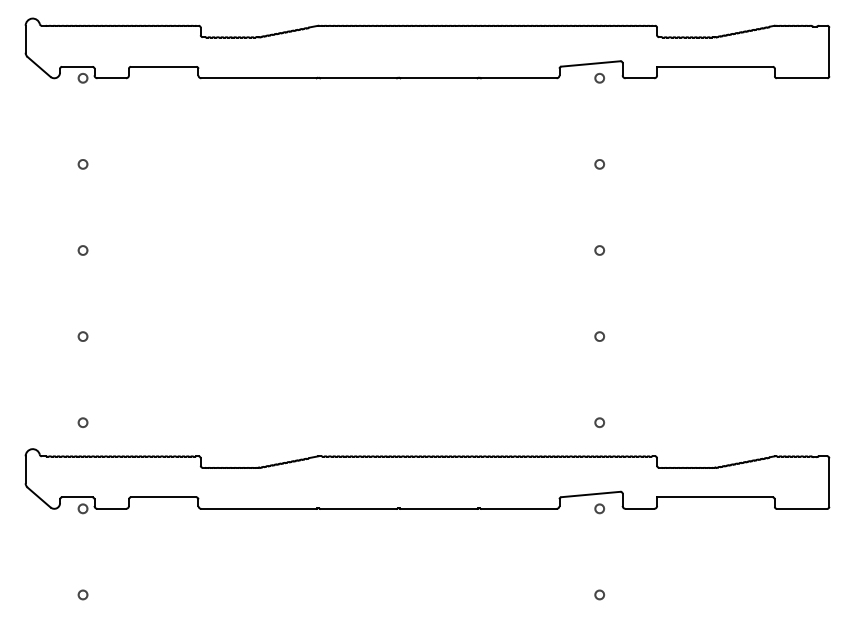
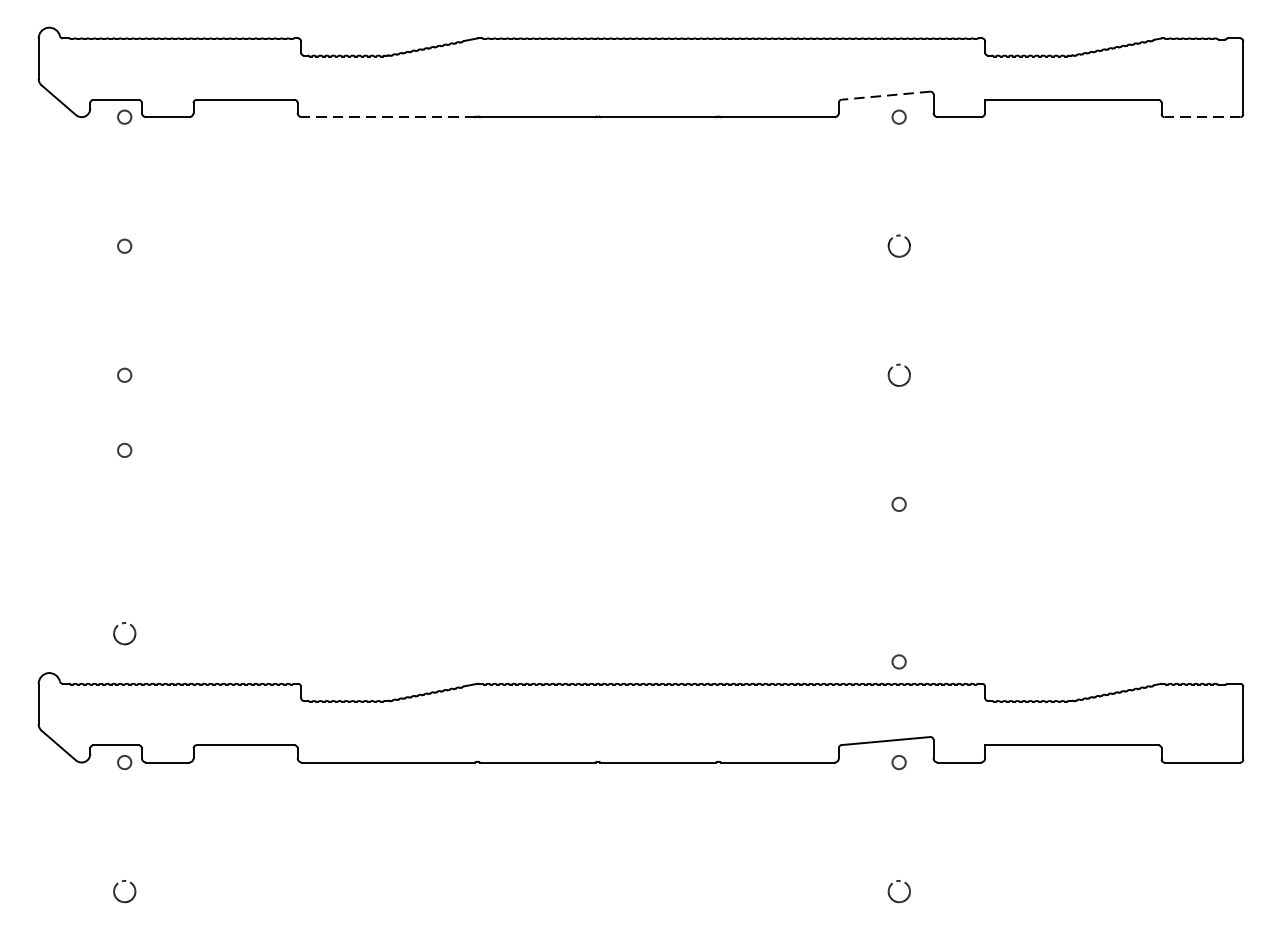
line: (590, 63) -> (885, 95), solid -> dashed
line: (259, 78) -> (389, 117), solid -> dashed
line: (801, 78) -> (1201, 117), solid -> dashed
circle: (599, 164) -> (898, 246), size x1.6
circle: (599, 250) -> (898, 375), size x1.6
circle: (82, 336) -> (123, 450), moved
circle: (82, 422) -> (123, 633), size x1.6
circle: (599, 422) -> (898, 661), moved
circle: (82, 594) -> (123, 890), size x1.6
circle: (599, 594) -> (898, 890), size x1.6

